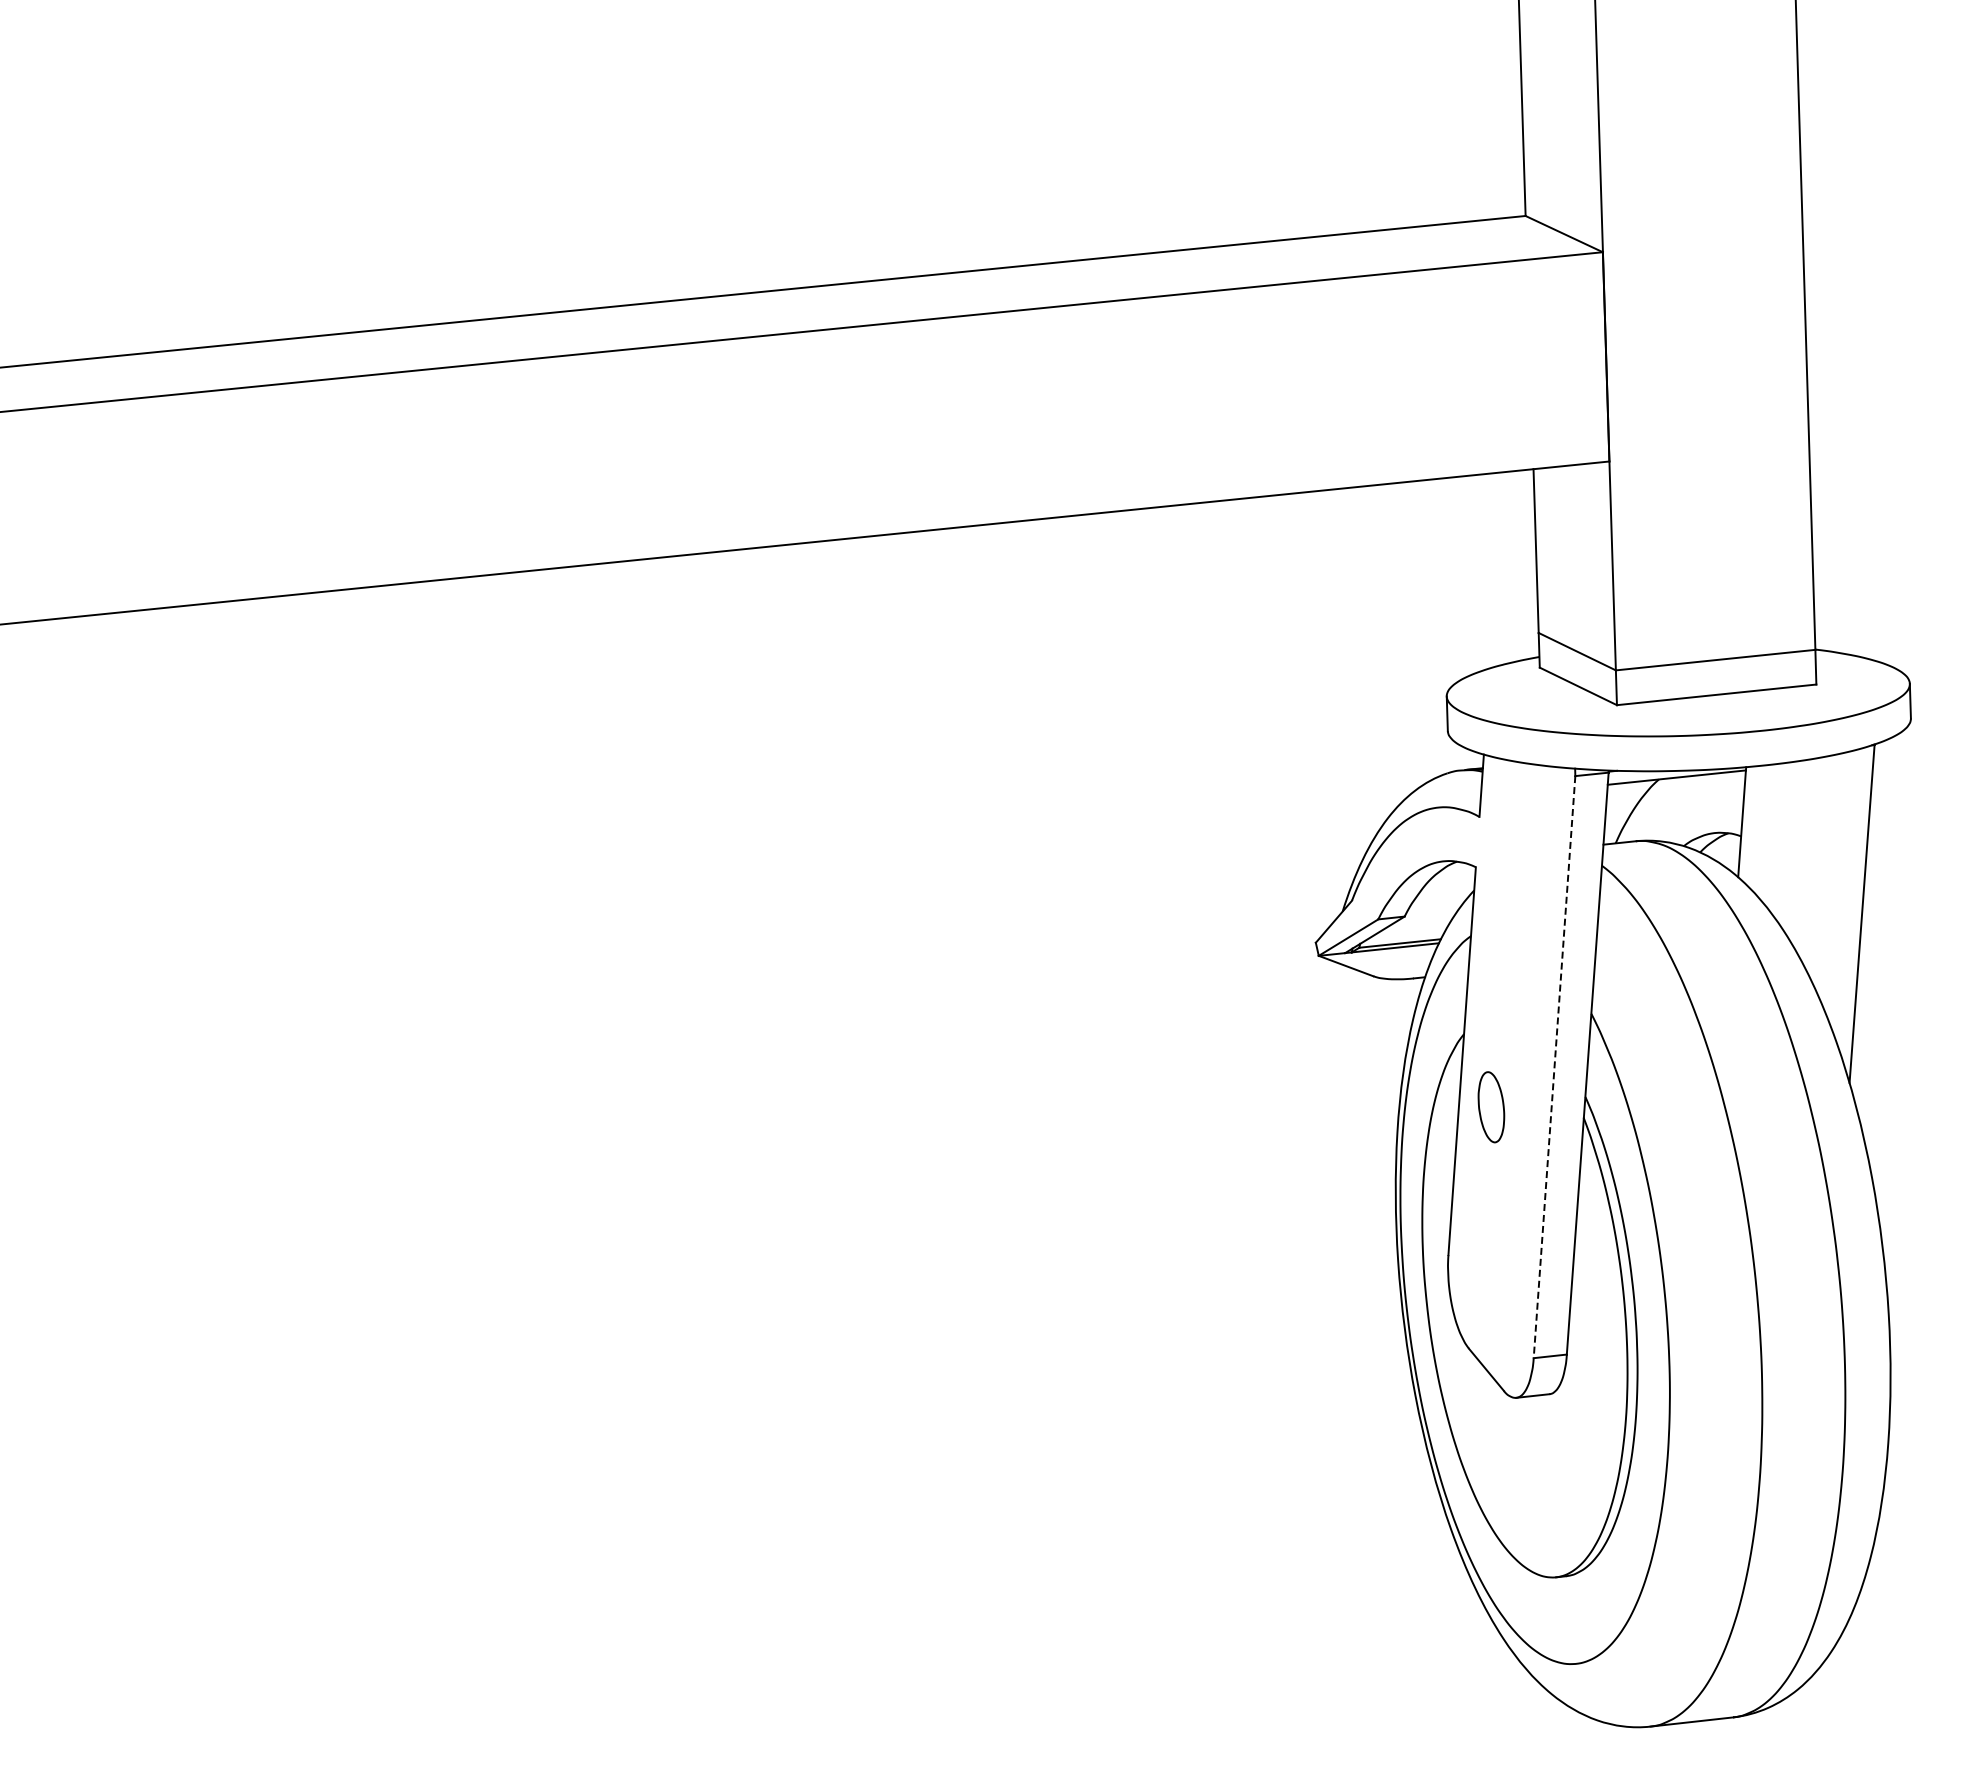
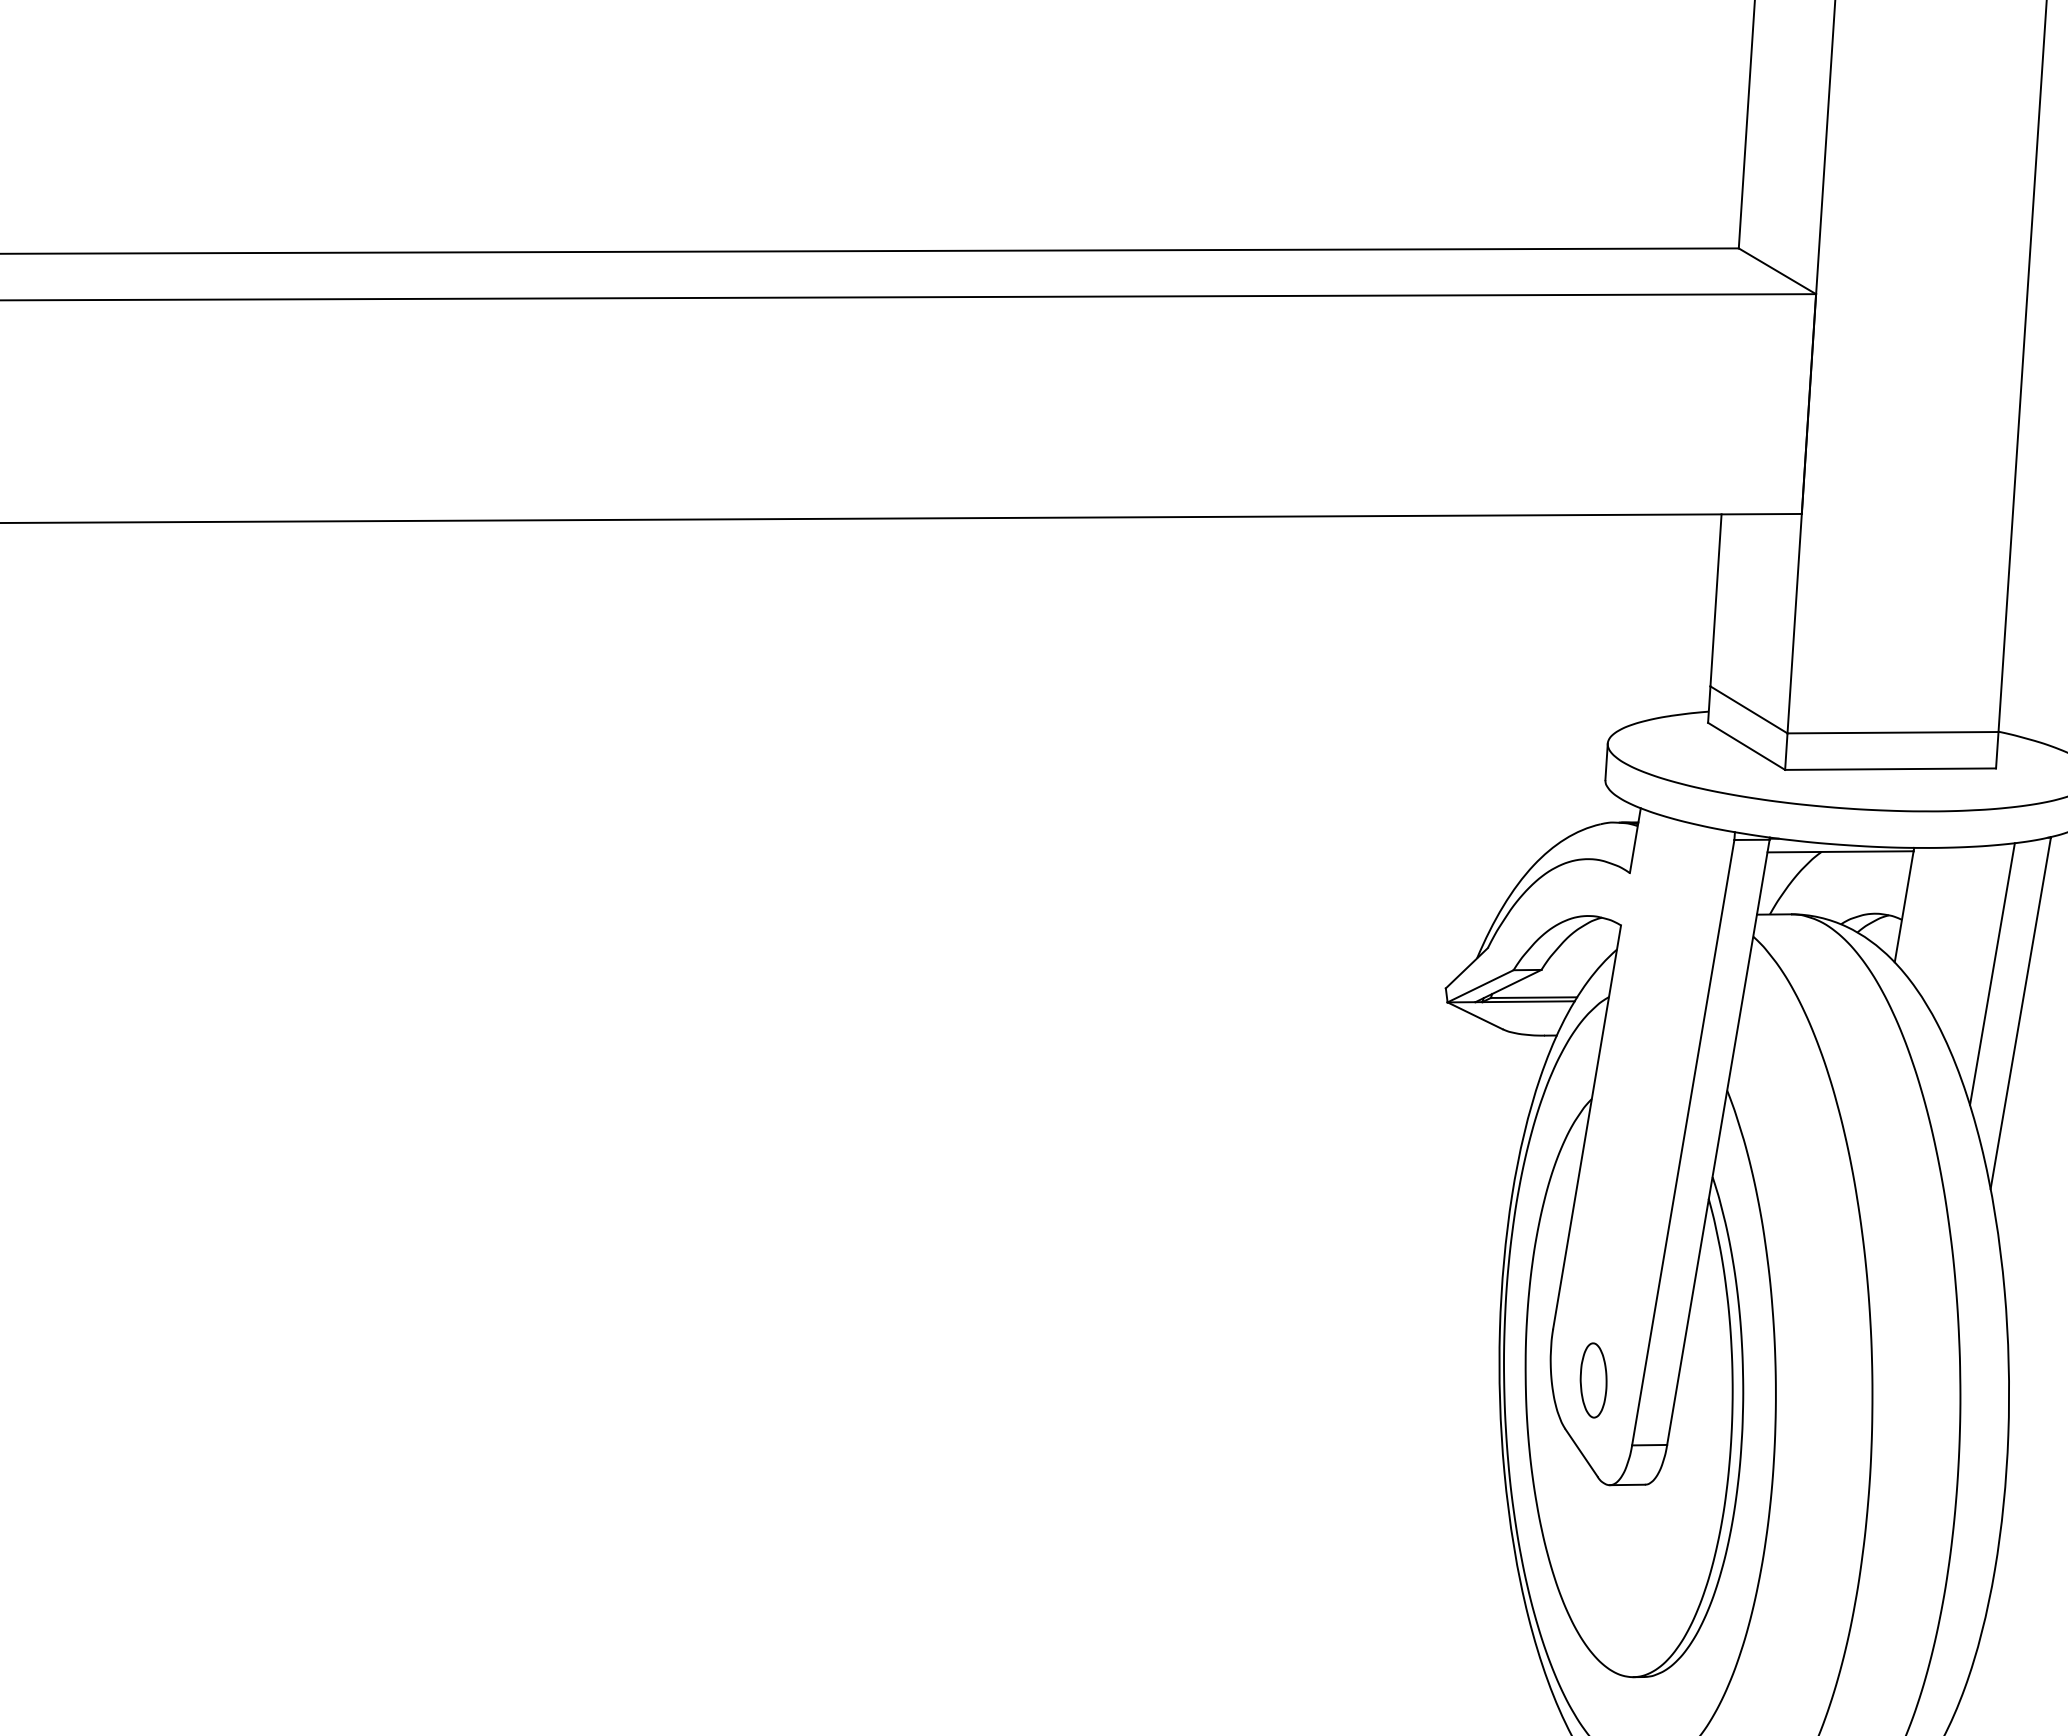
line: (1831, 879) -> (1992, 974), added
line: (1554, 1067) -> (1683, 1143), dashed -> solid
part: (1491, 1107) -> (1593, 1380), moved

